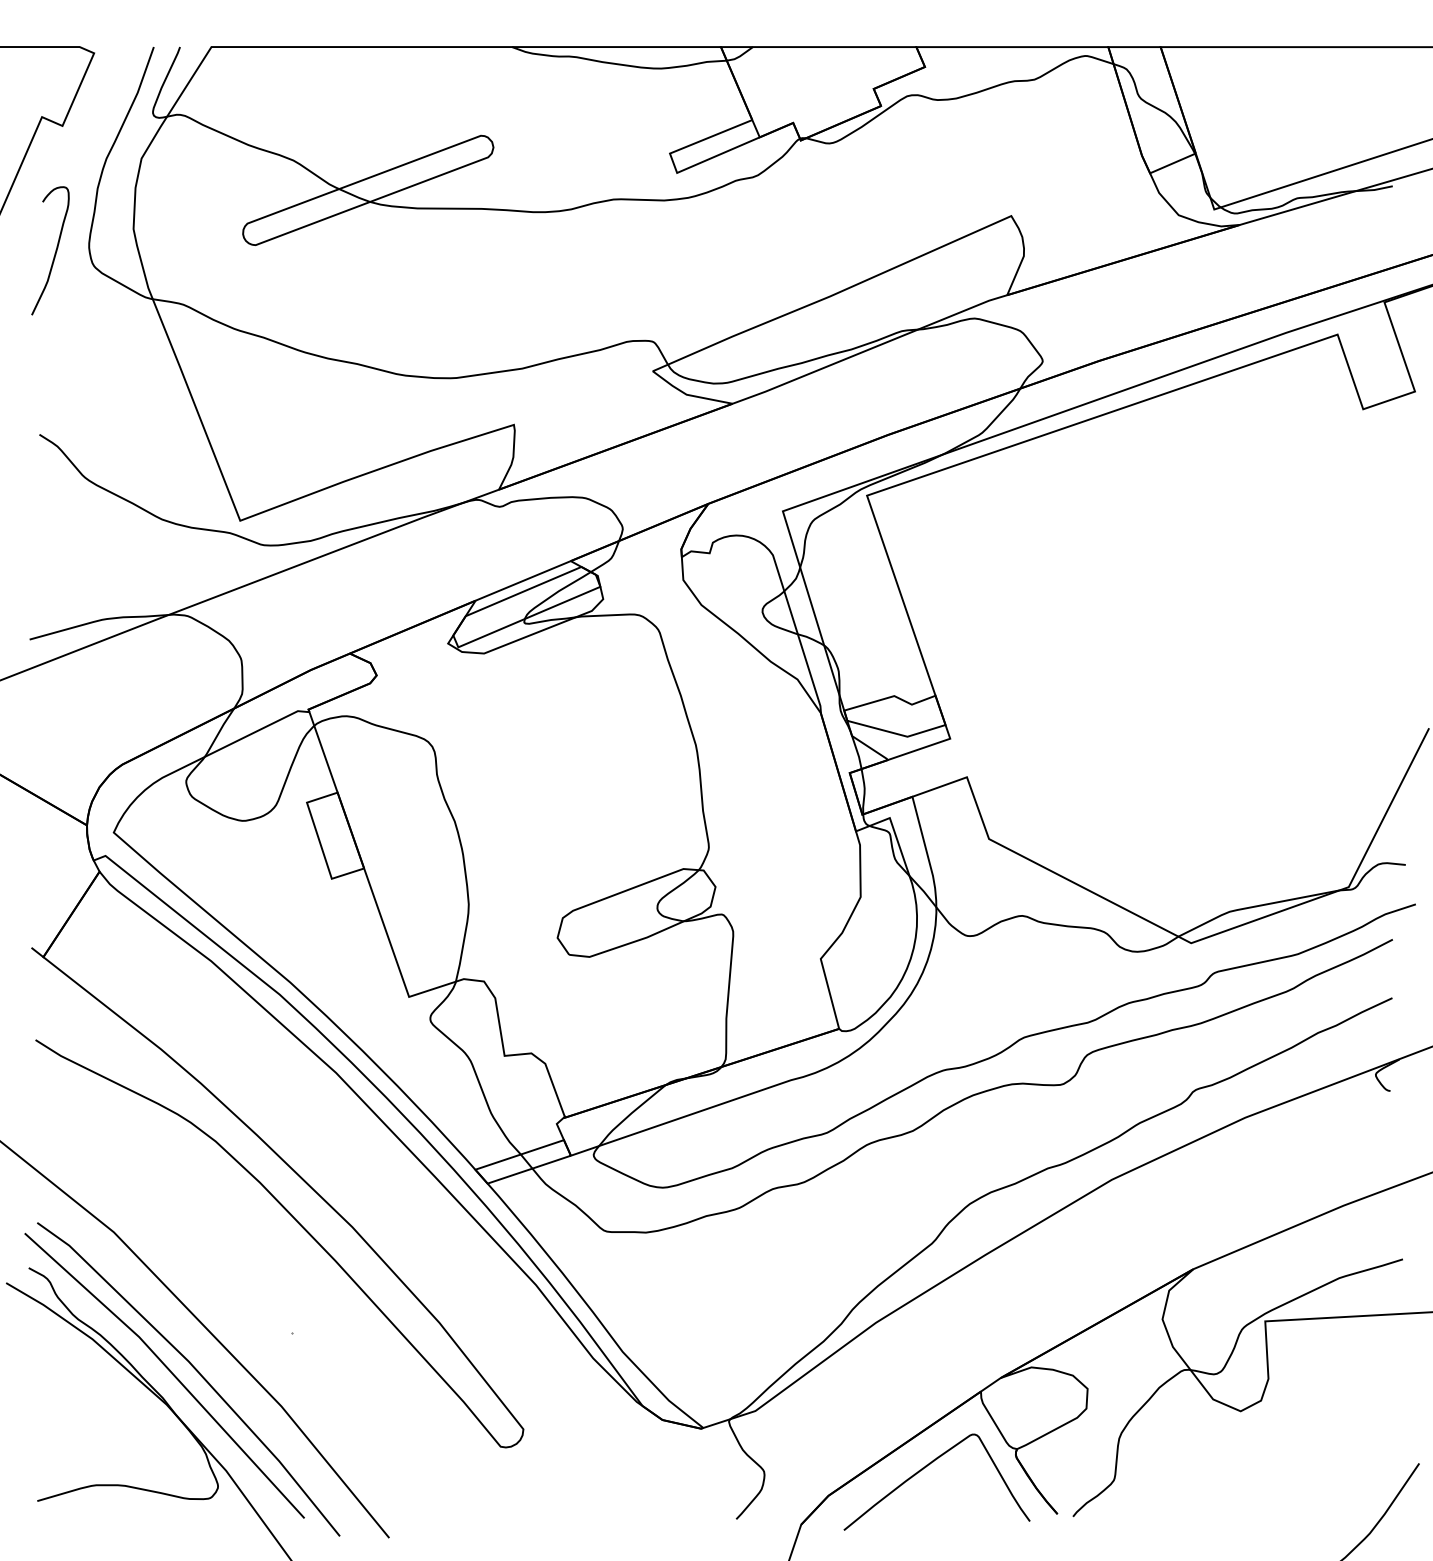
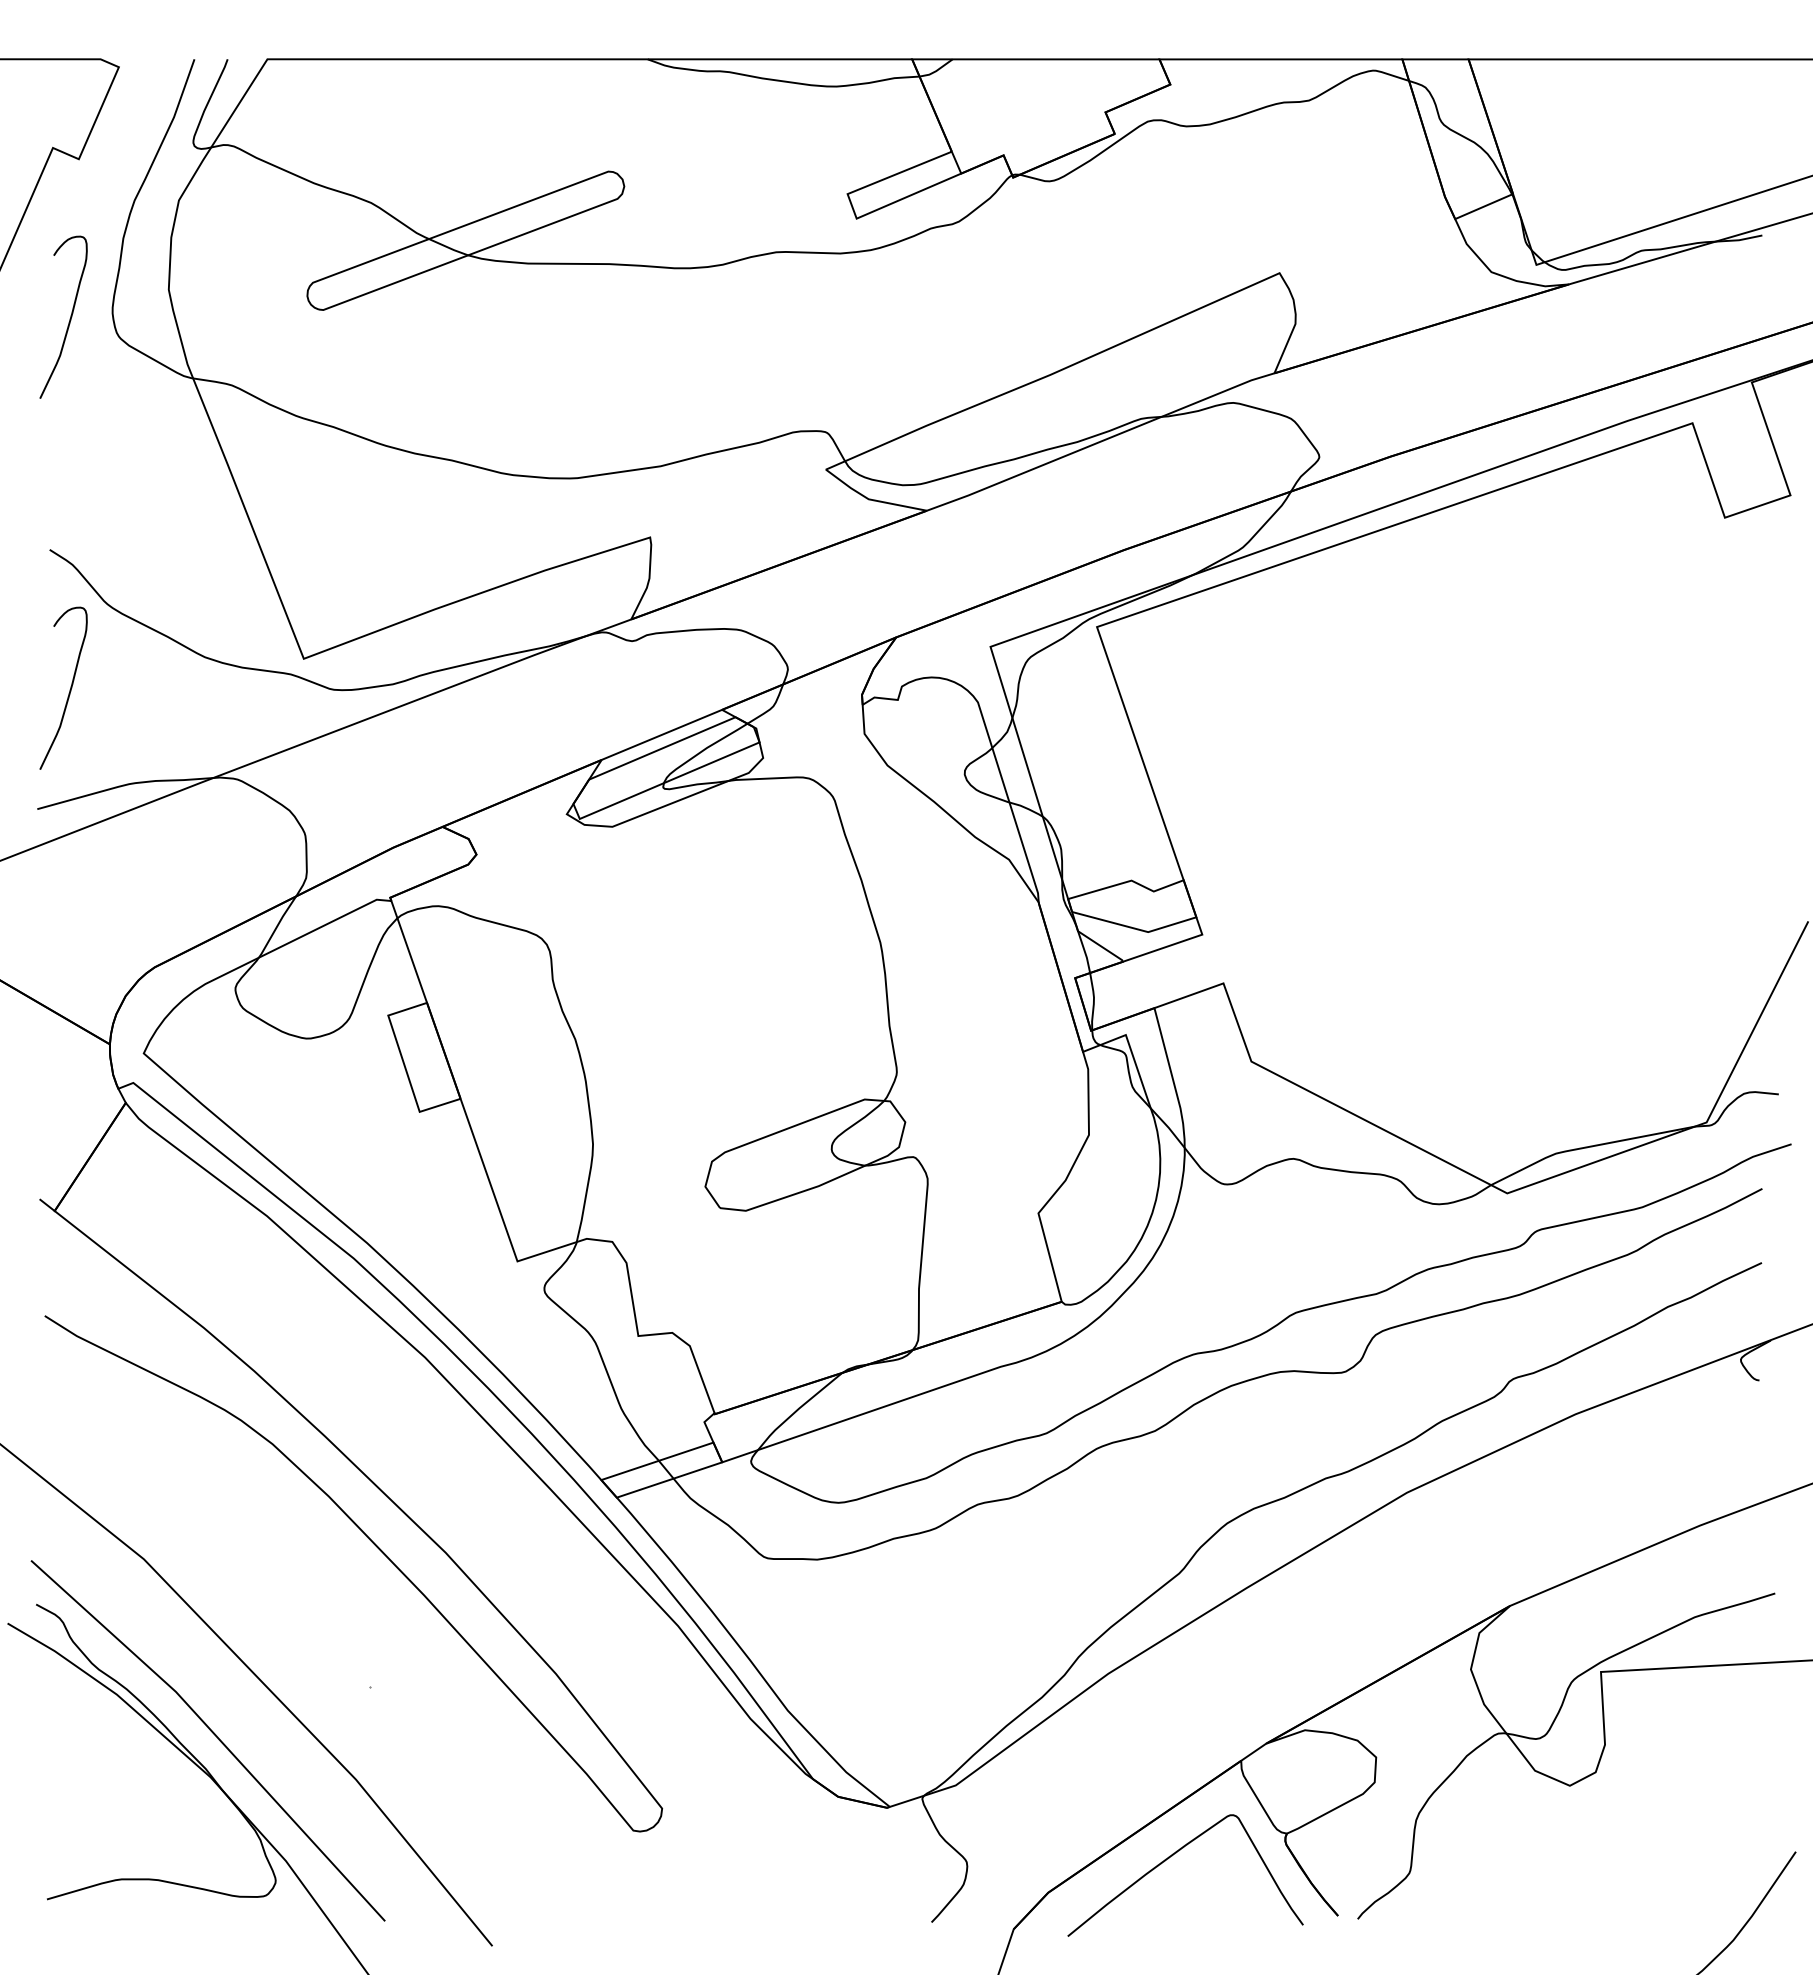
curve: (55, 545) -> (69, 689), added
line: (196, 1371) -> (248, 1735), removed

